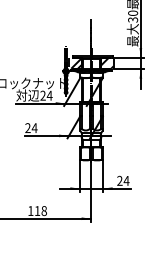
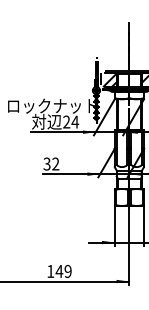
text: (31, 128) -> (51, 164), 24 -> 32
text: (40, 210) -> (63, 270), 118 -> 149

